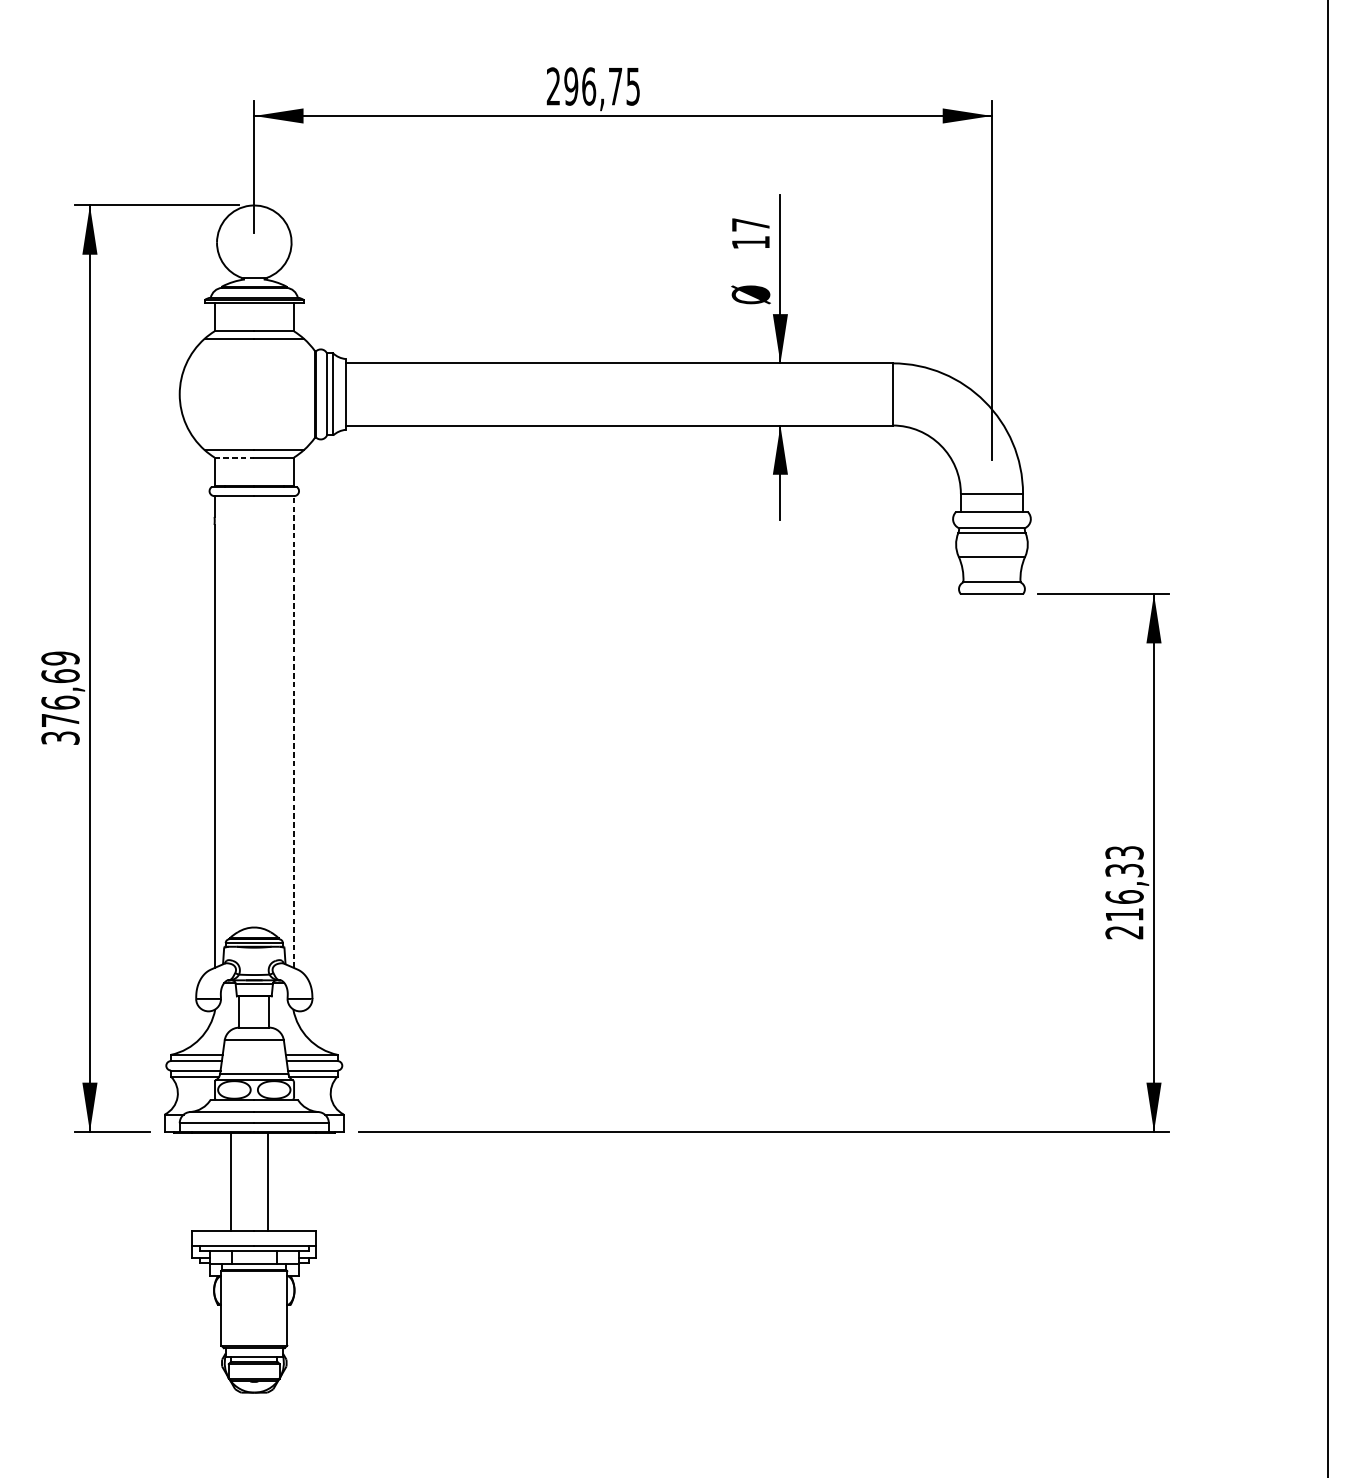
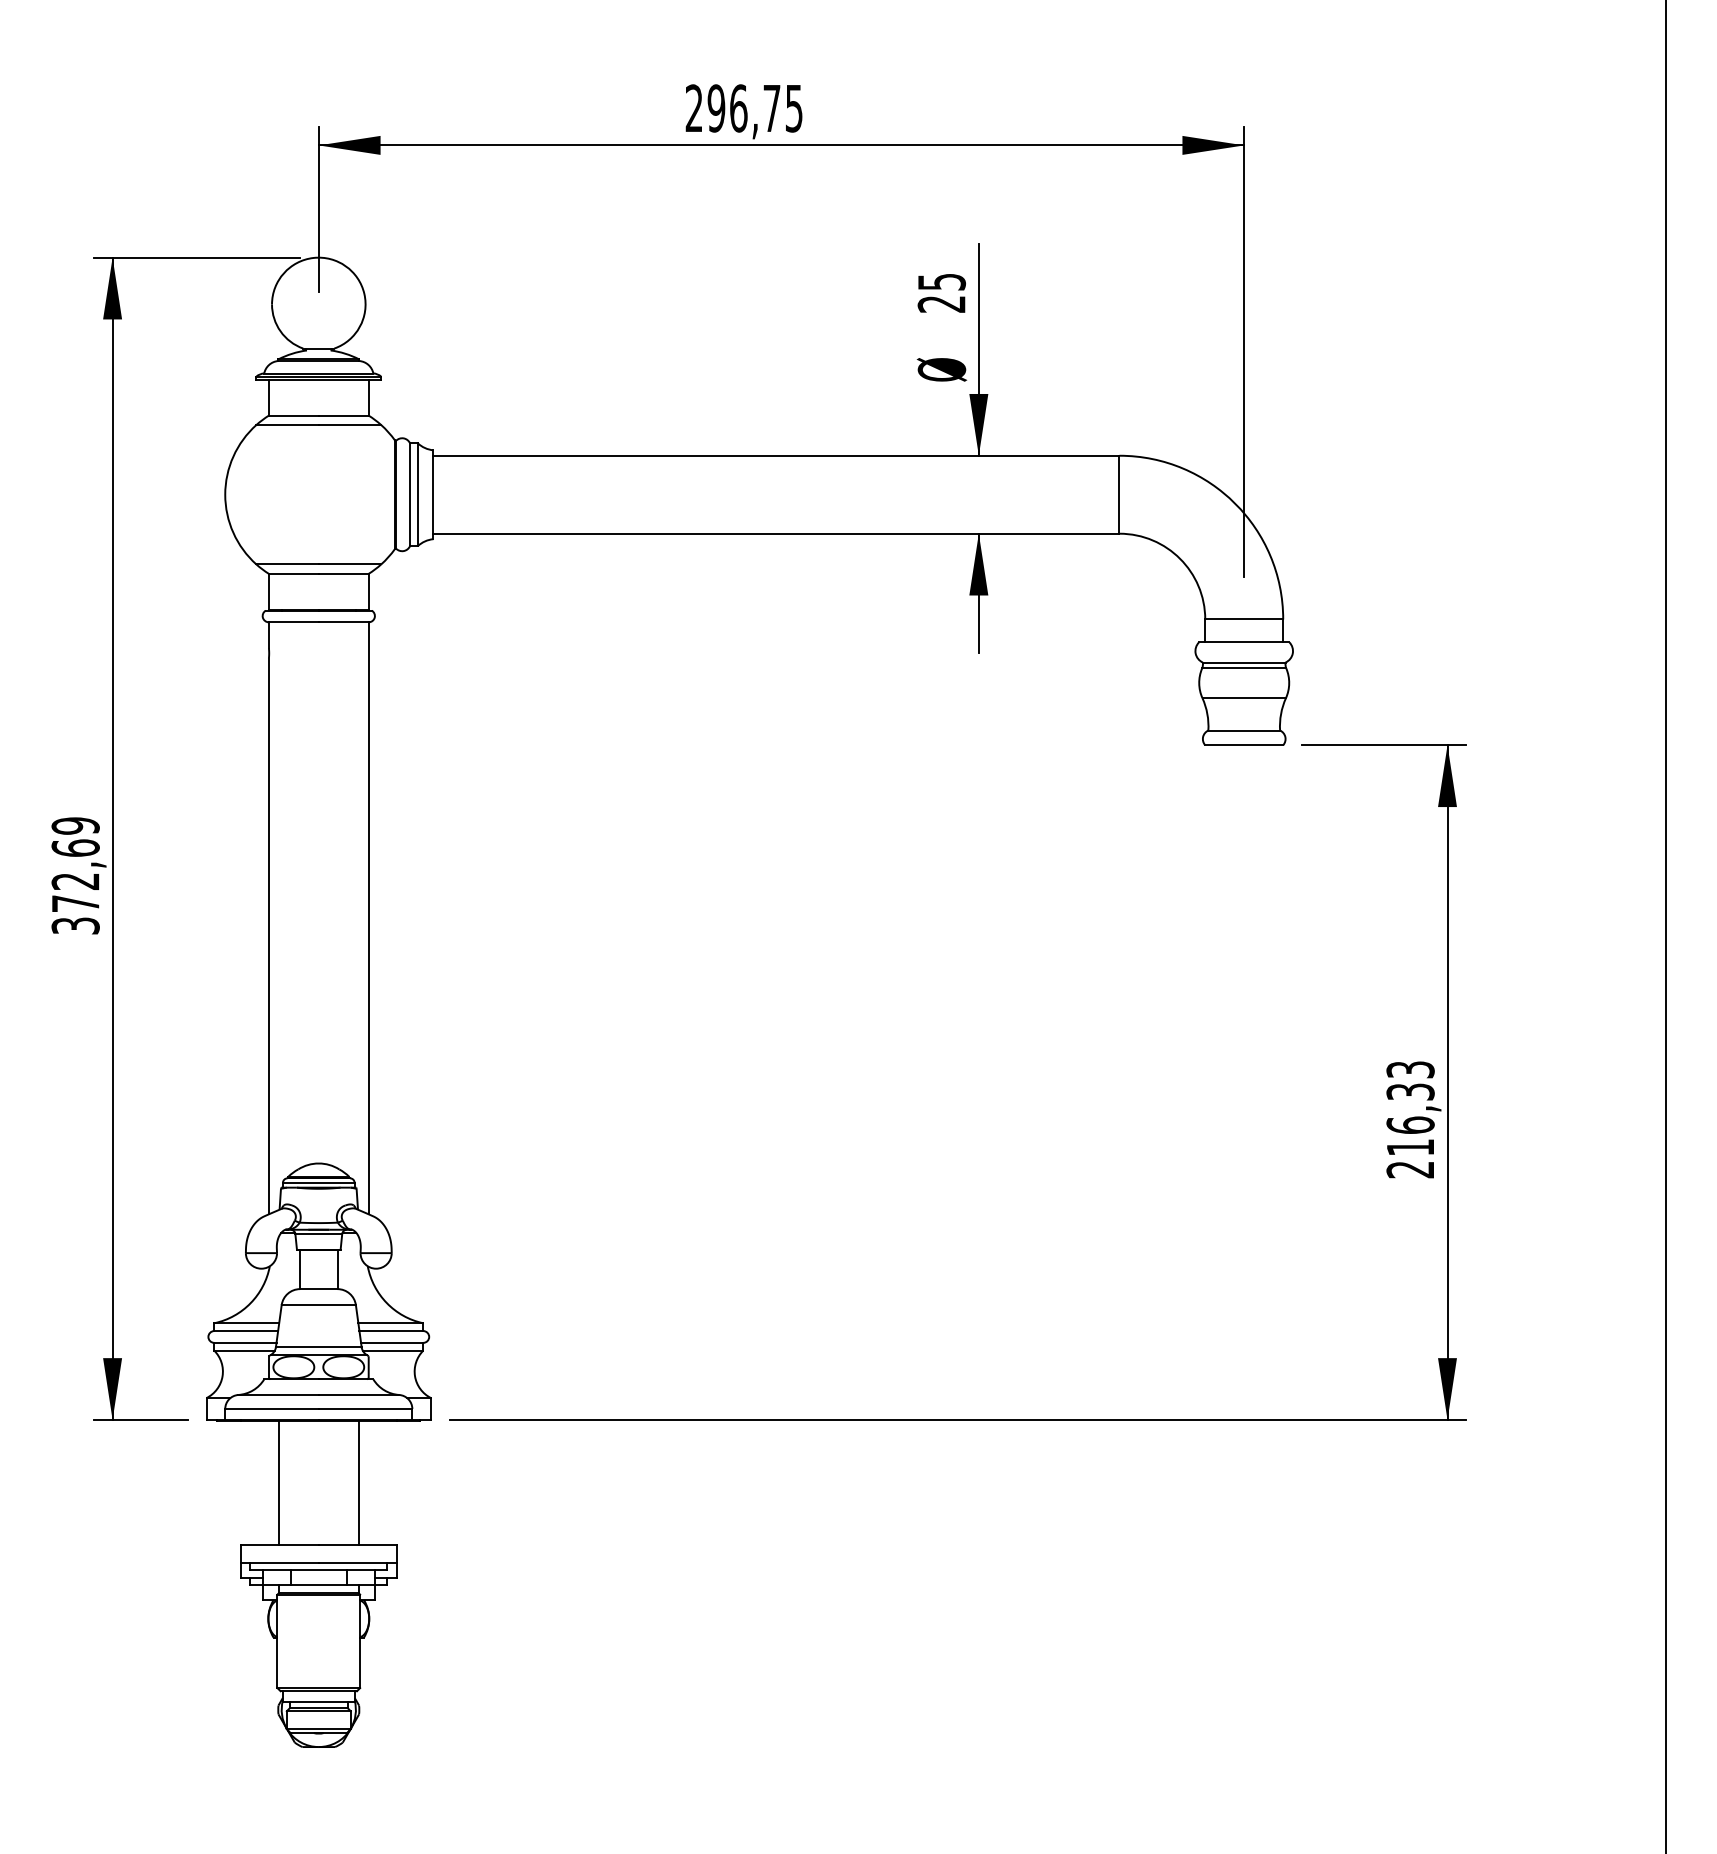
text: (750, 234) -> (941, 293), 17 -> 25
line: (234, 457) -> (293, 573), dashed -> solid
text: (60, 702) -> (75, 881), 376,69 -> 372,69
line: (293, 731) -> (368, 917), dashed -> solid
line: (230, 1181) -> (359, 1482), moved
line: (268, 1181) -> (278, 1482), moved

